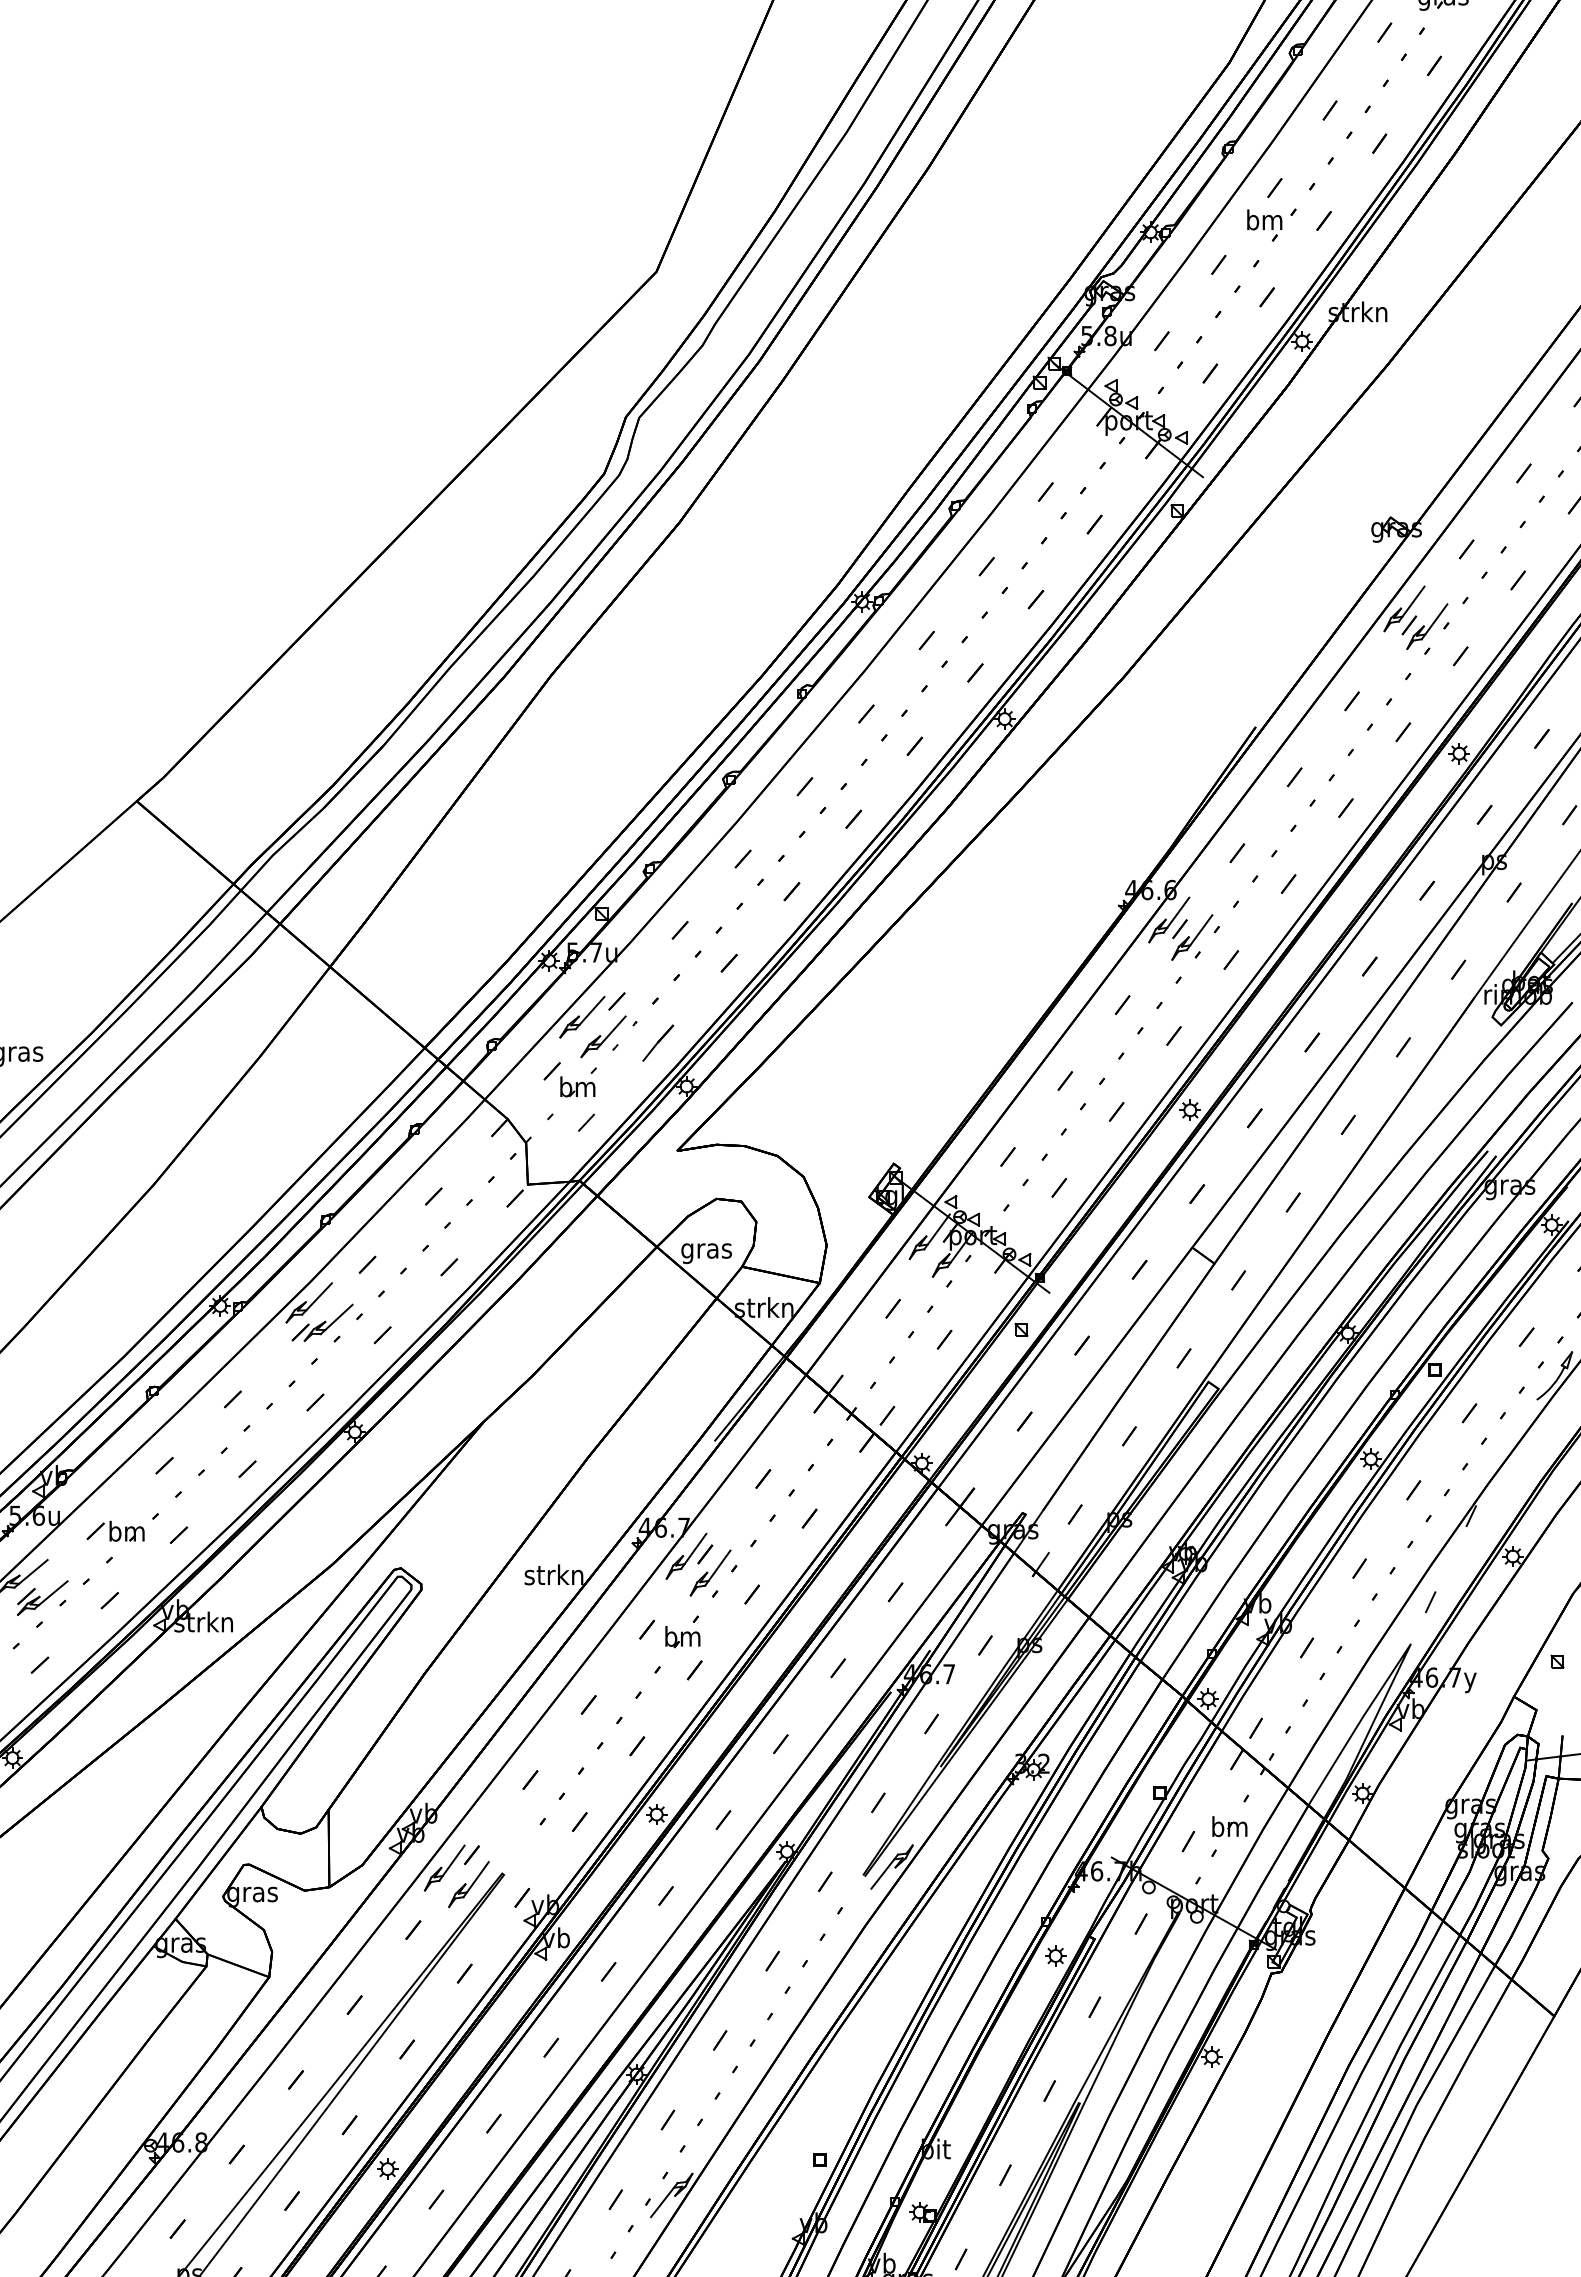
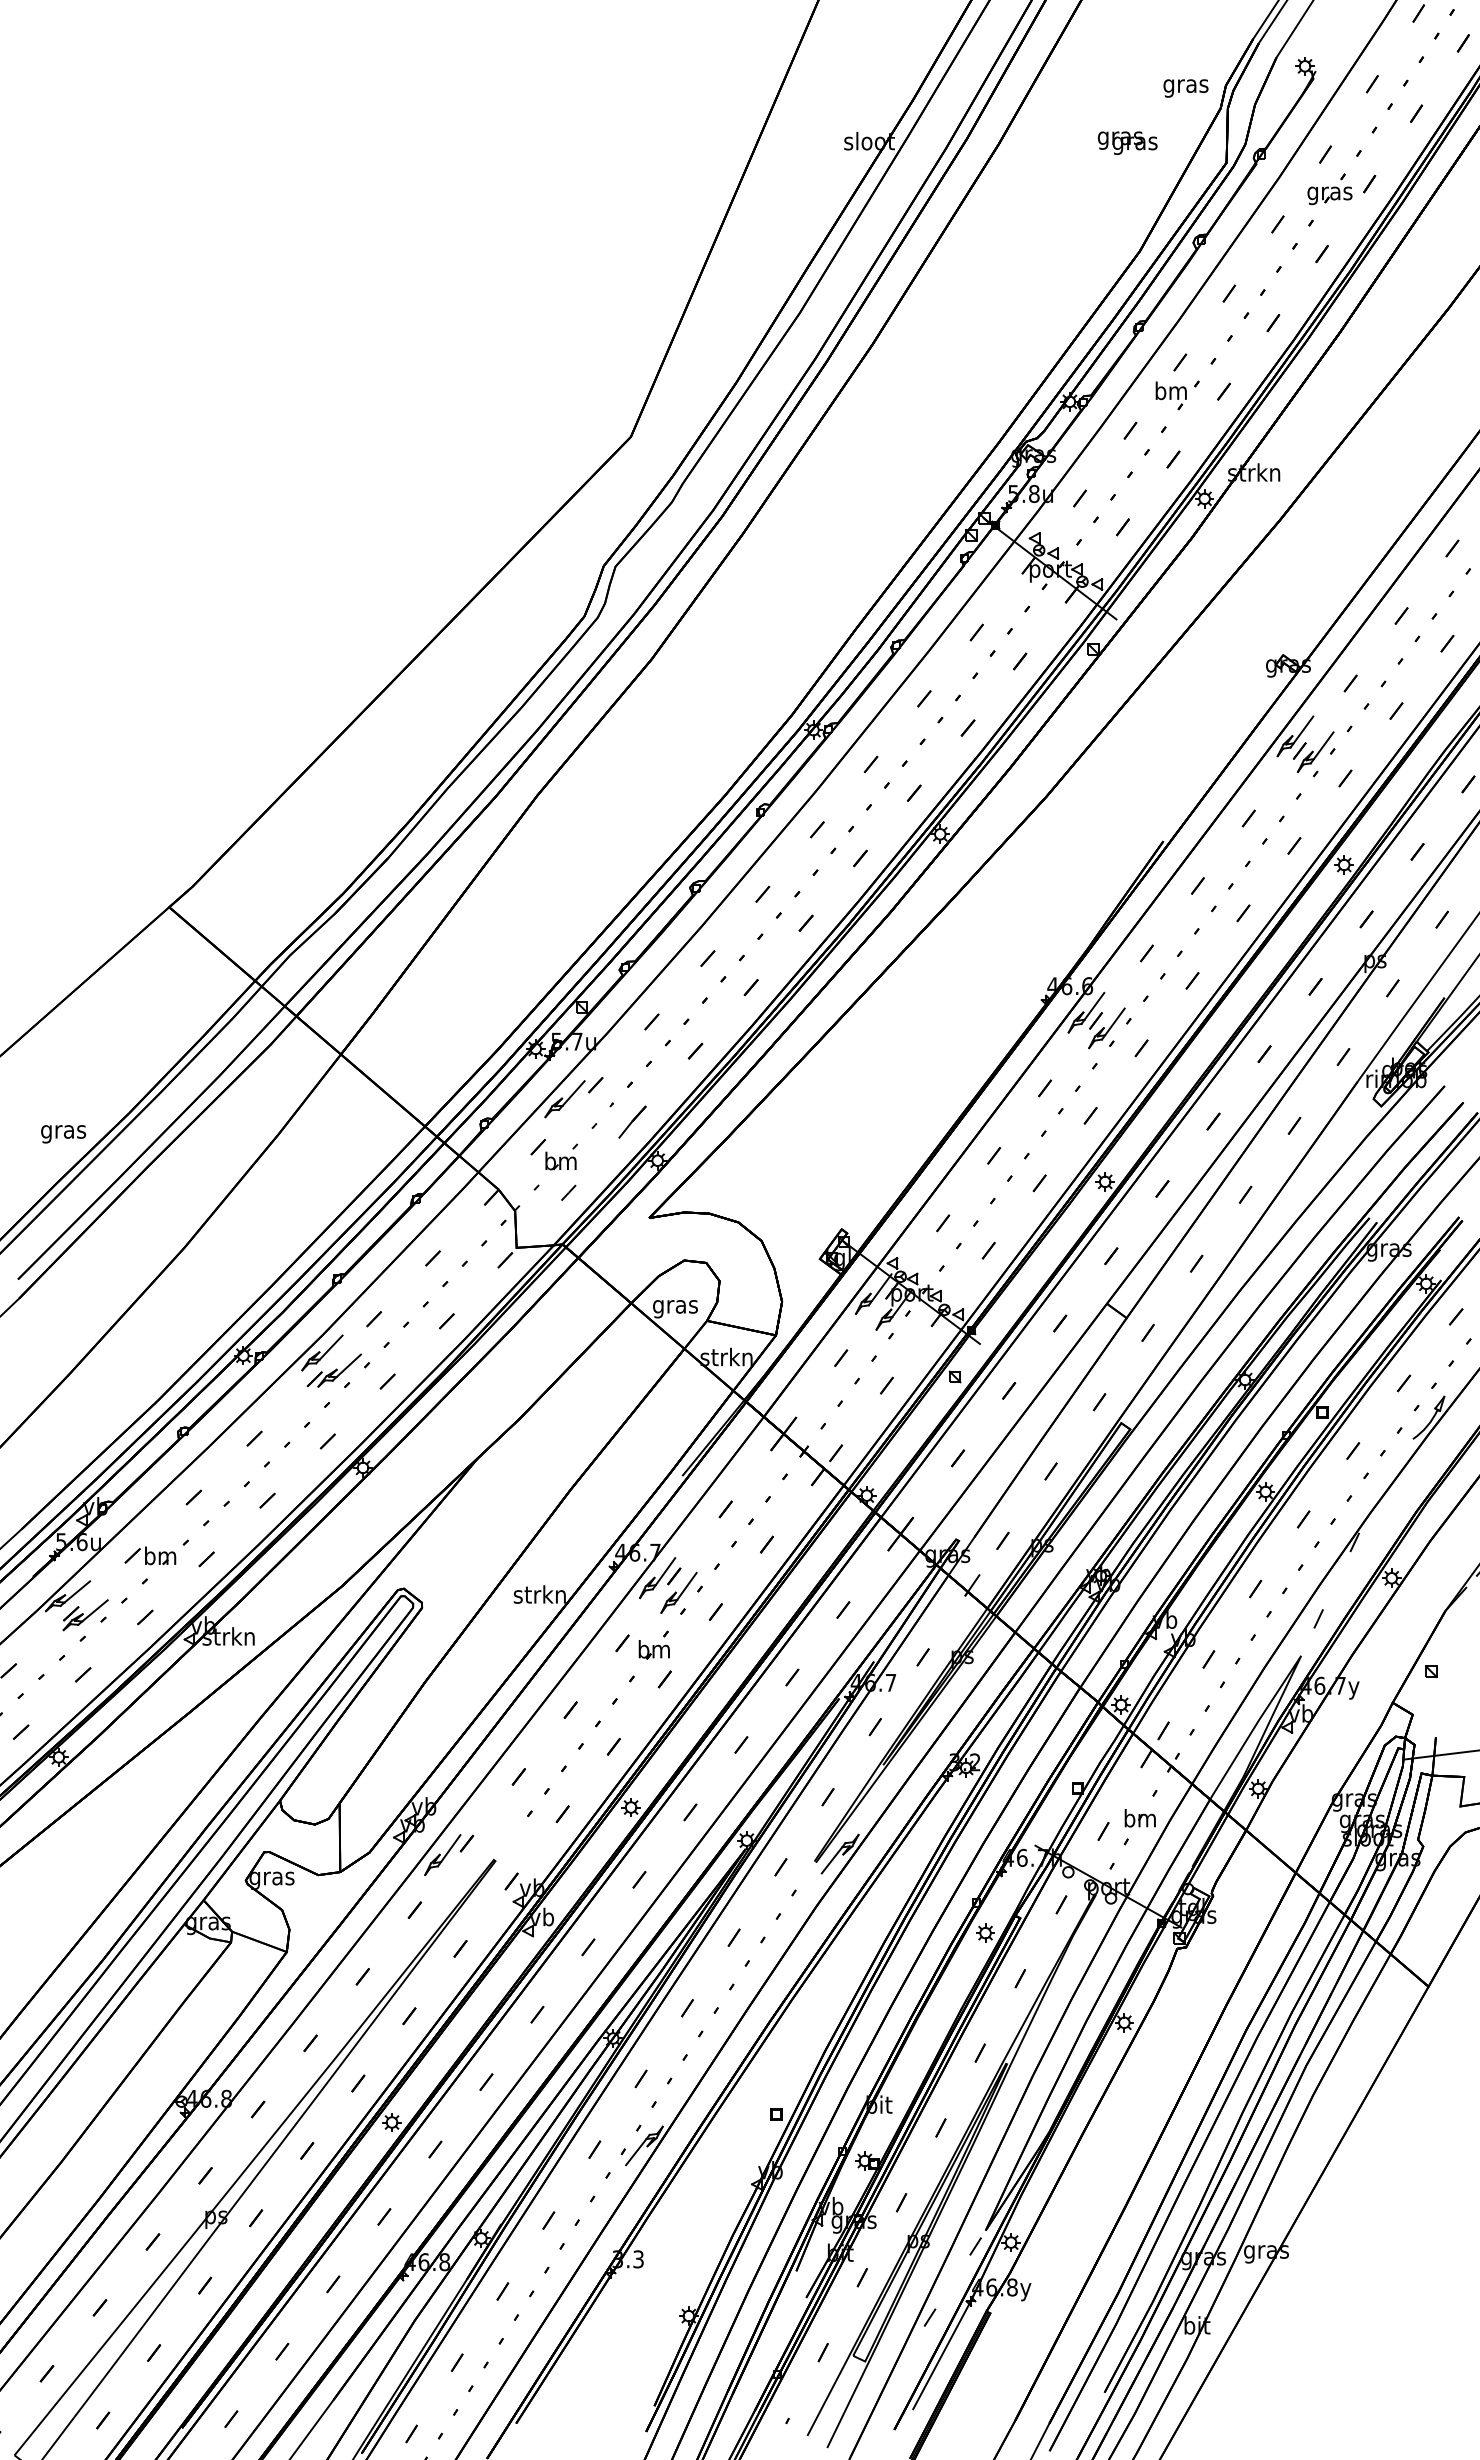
part: (603, 1036) -> (583, 1116), removed
part: (468, 1884) -> (463, 1869), removed

